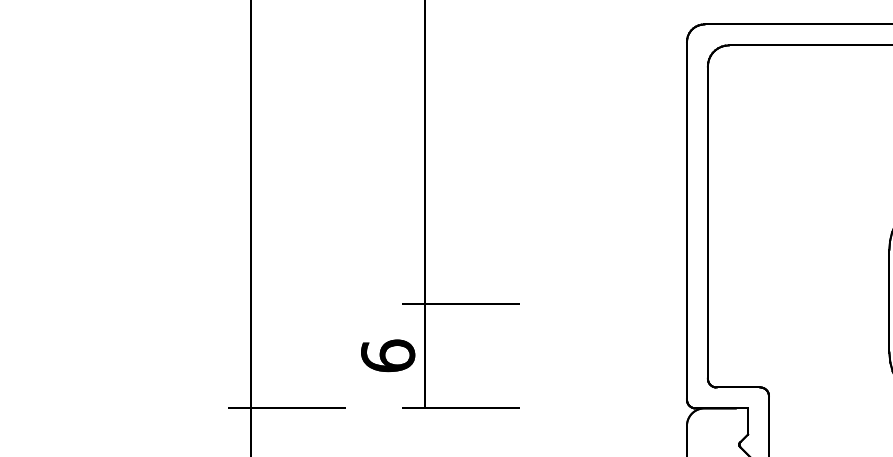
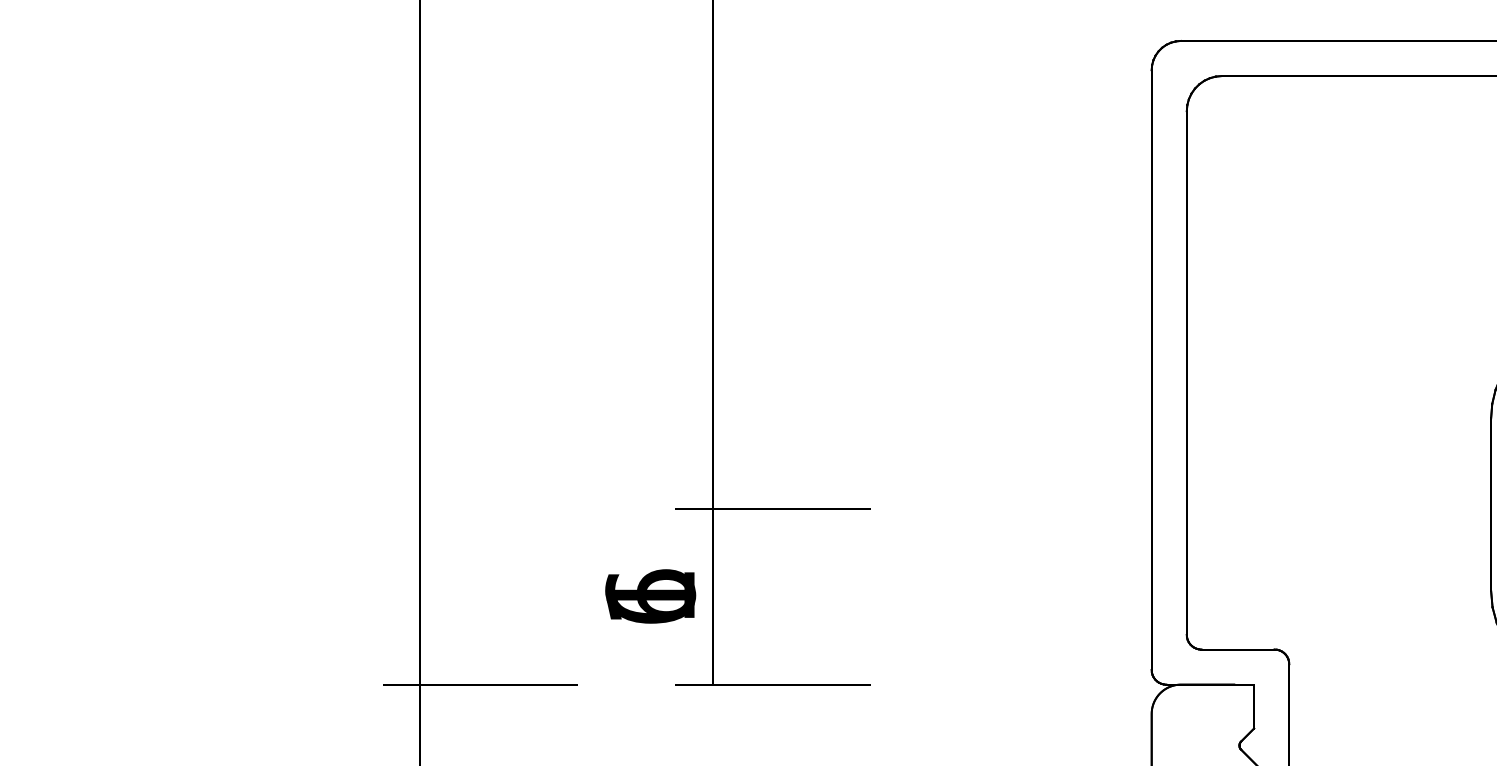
text: (388, 355) -> (651, 595), 6 -> 1

